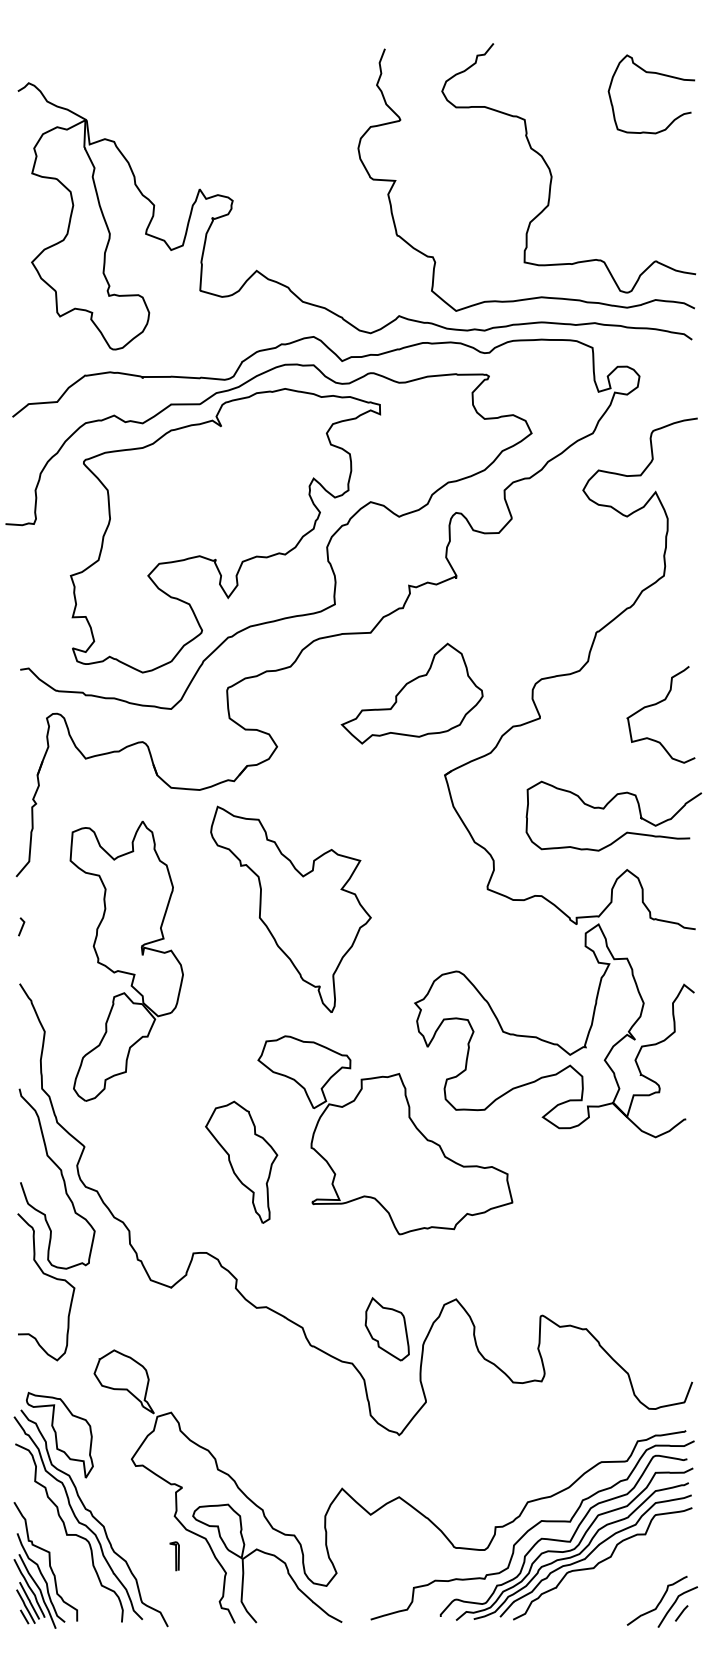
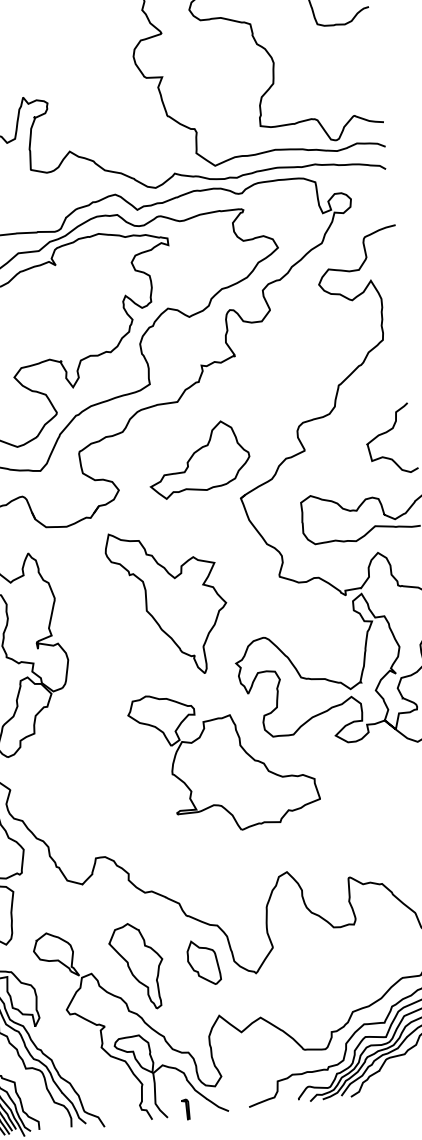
part: (411, 693) -> (198, 459), moved
part: (290, 908) -> (168, 602), moved
part: (241, 1161) -> (137, 966), moved
part: (386, 1329) -> (203, 963), moved
curve: (175, 1556) -> (186, 1109), moved

